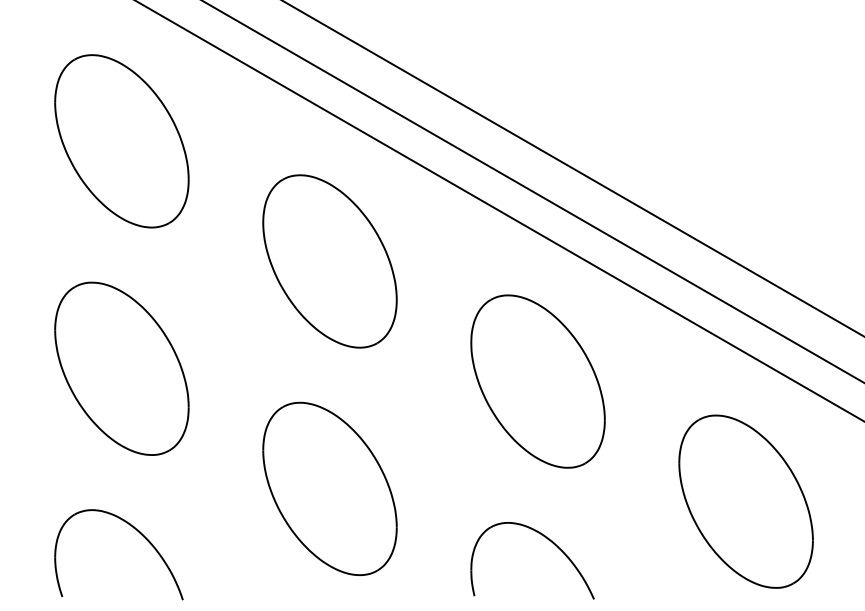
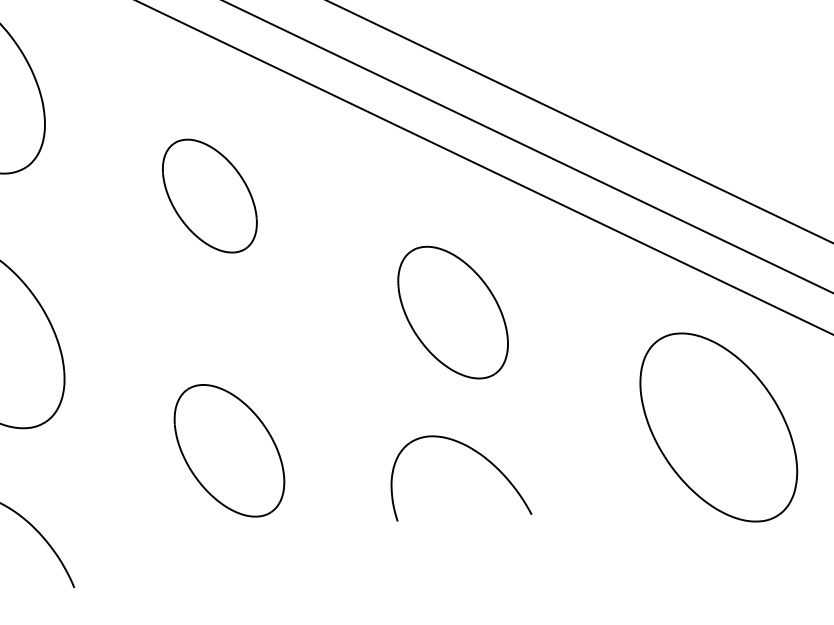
part: (329, 261) -> (209, 196), size x0.6
part: (537, 381) -> (452, 312), size x0.7
part: (329, 488) -> (228, 450), size x0.7
part: (745, 501) -> (718, 427), moved
part: (548, 540) -> (475, 452), moved

